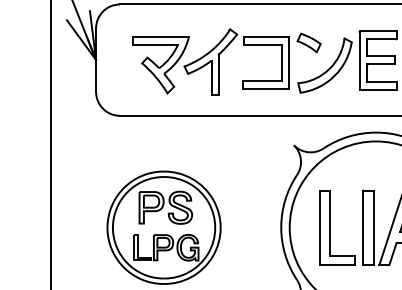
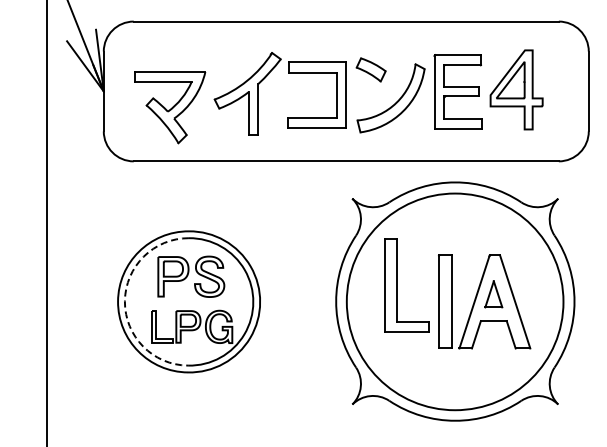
part: (161, 64) -> (170, 107), moved
arc: (112, 227) -> (124, 301), solid -> dashed
part: (330, 227) -> (397, 285), moved

